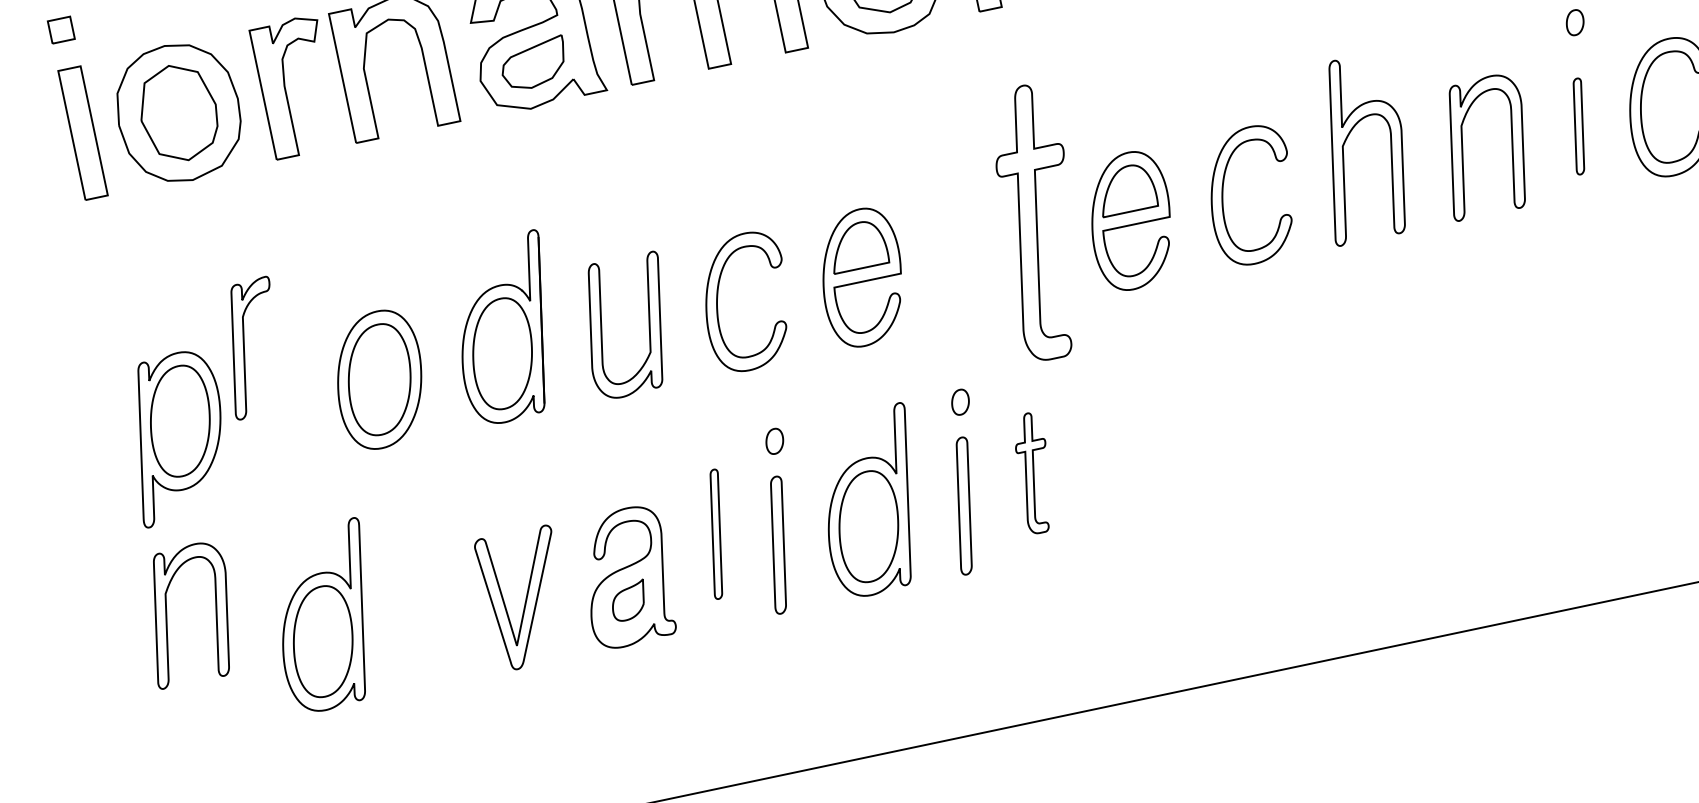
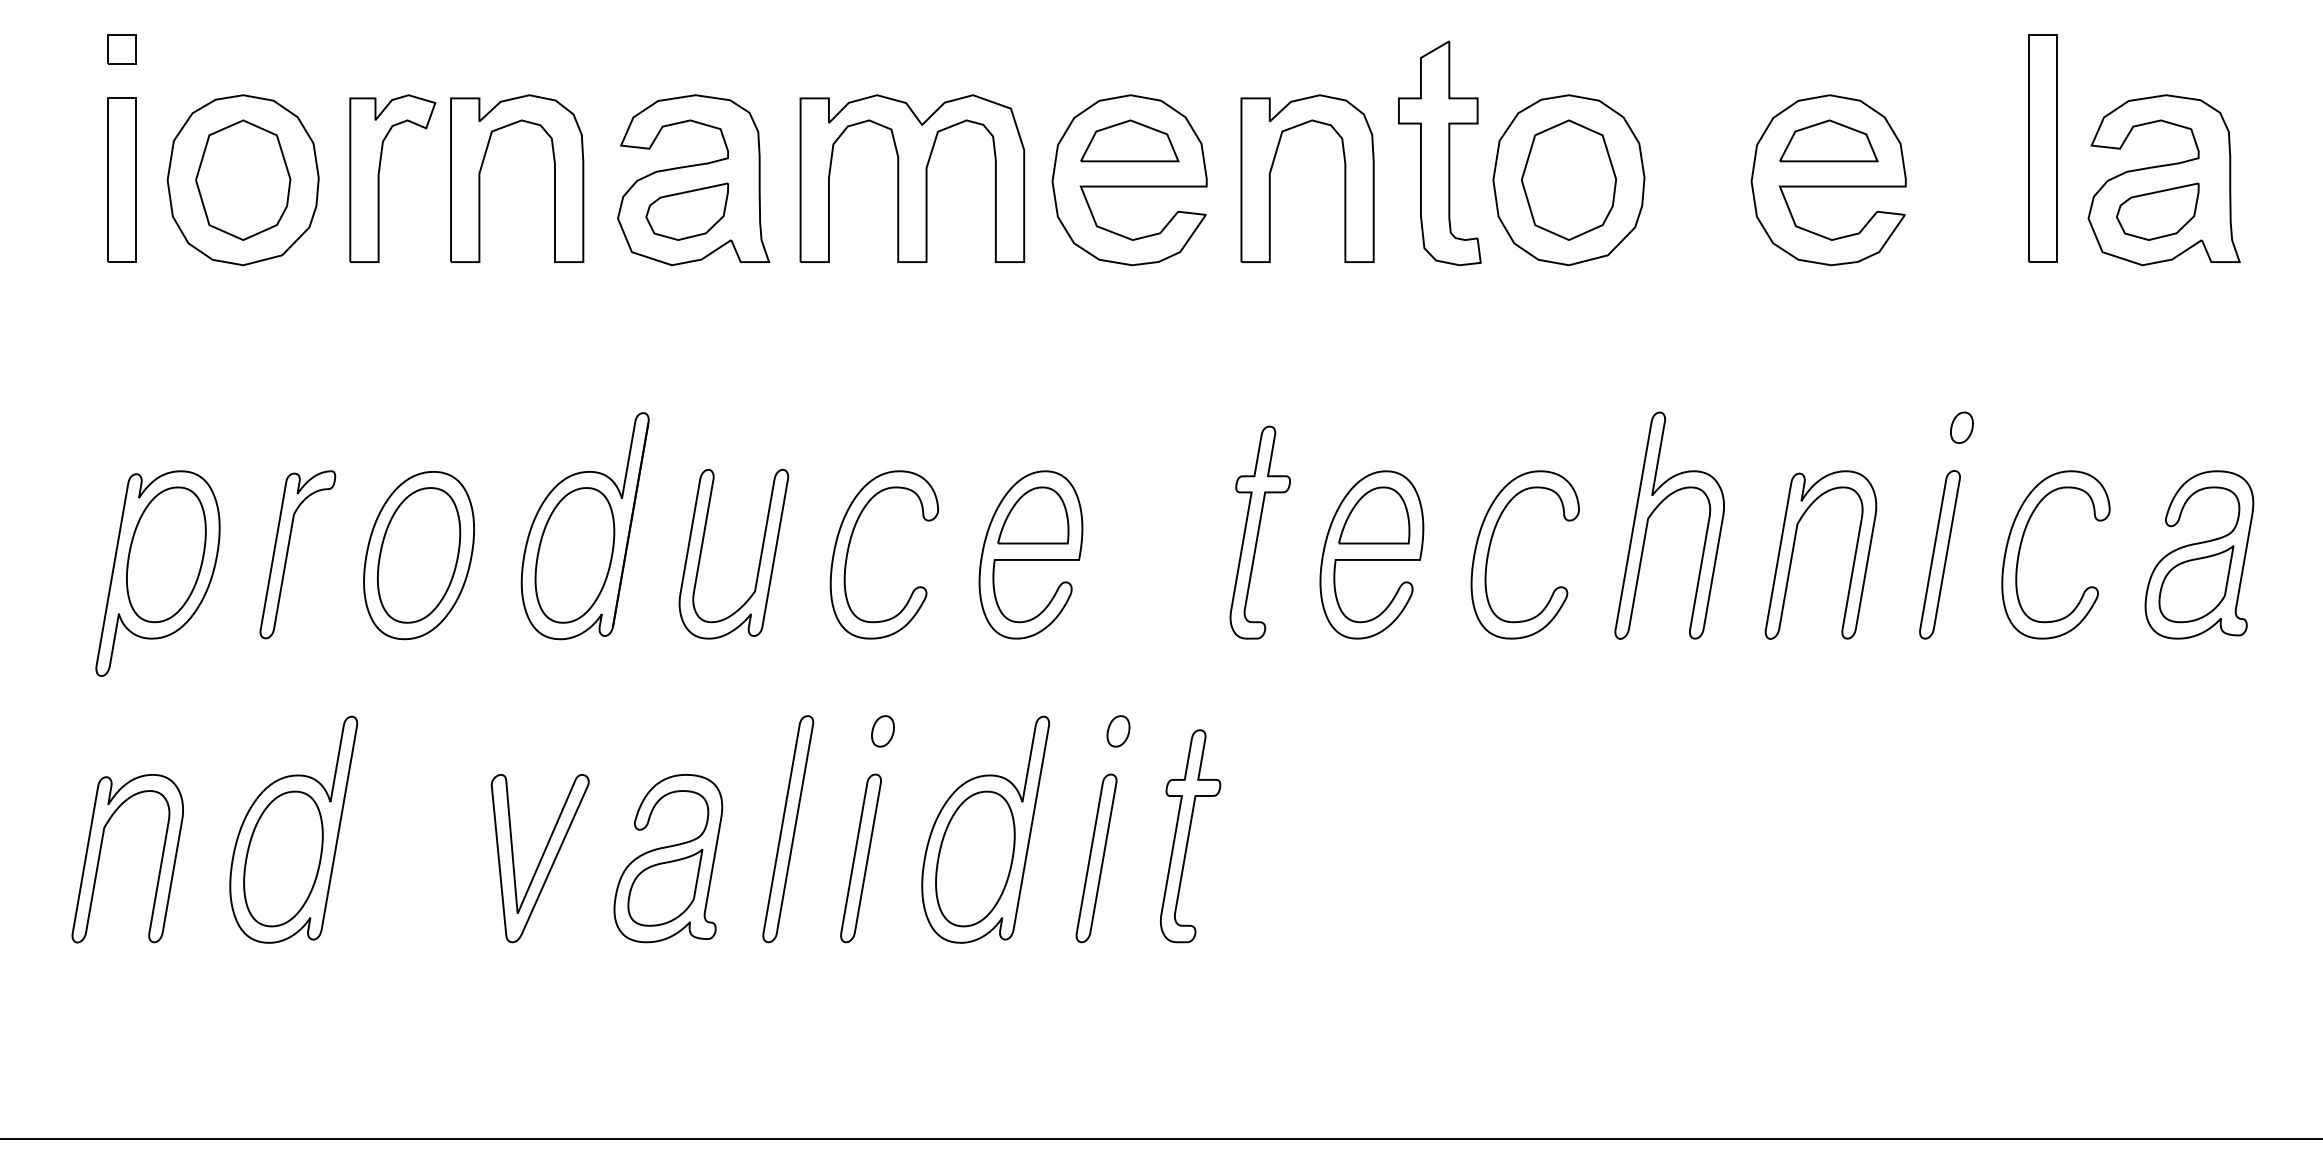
part: (1578, 126) -> (1939, 554), size x1.43
part: (1038, 221) -> (1259, 532), size x0.62
part: (245, 348) -> (288, 553), moved
part: (1034, 473) -> (1190, 836), size x1.43
part: (716, 534) -> (788, 829), size x1.43
part: (629, 600) -> (665, 887), size x1.67
part: (167, 613) -> (101, 851), moved

